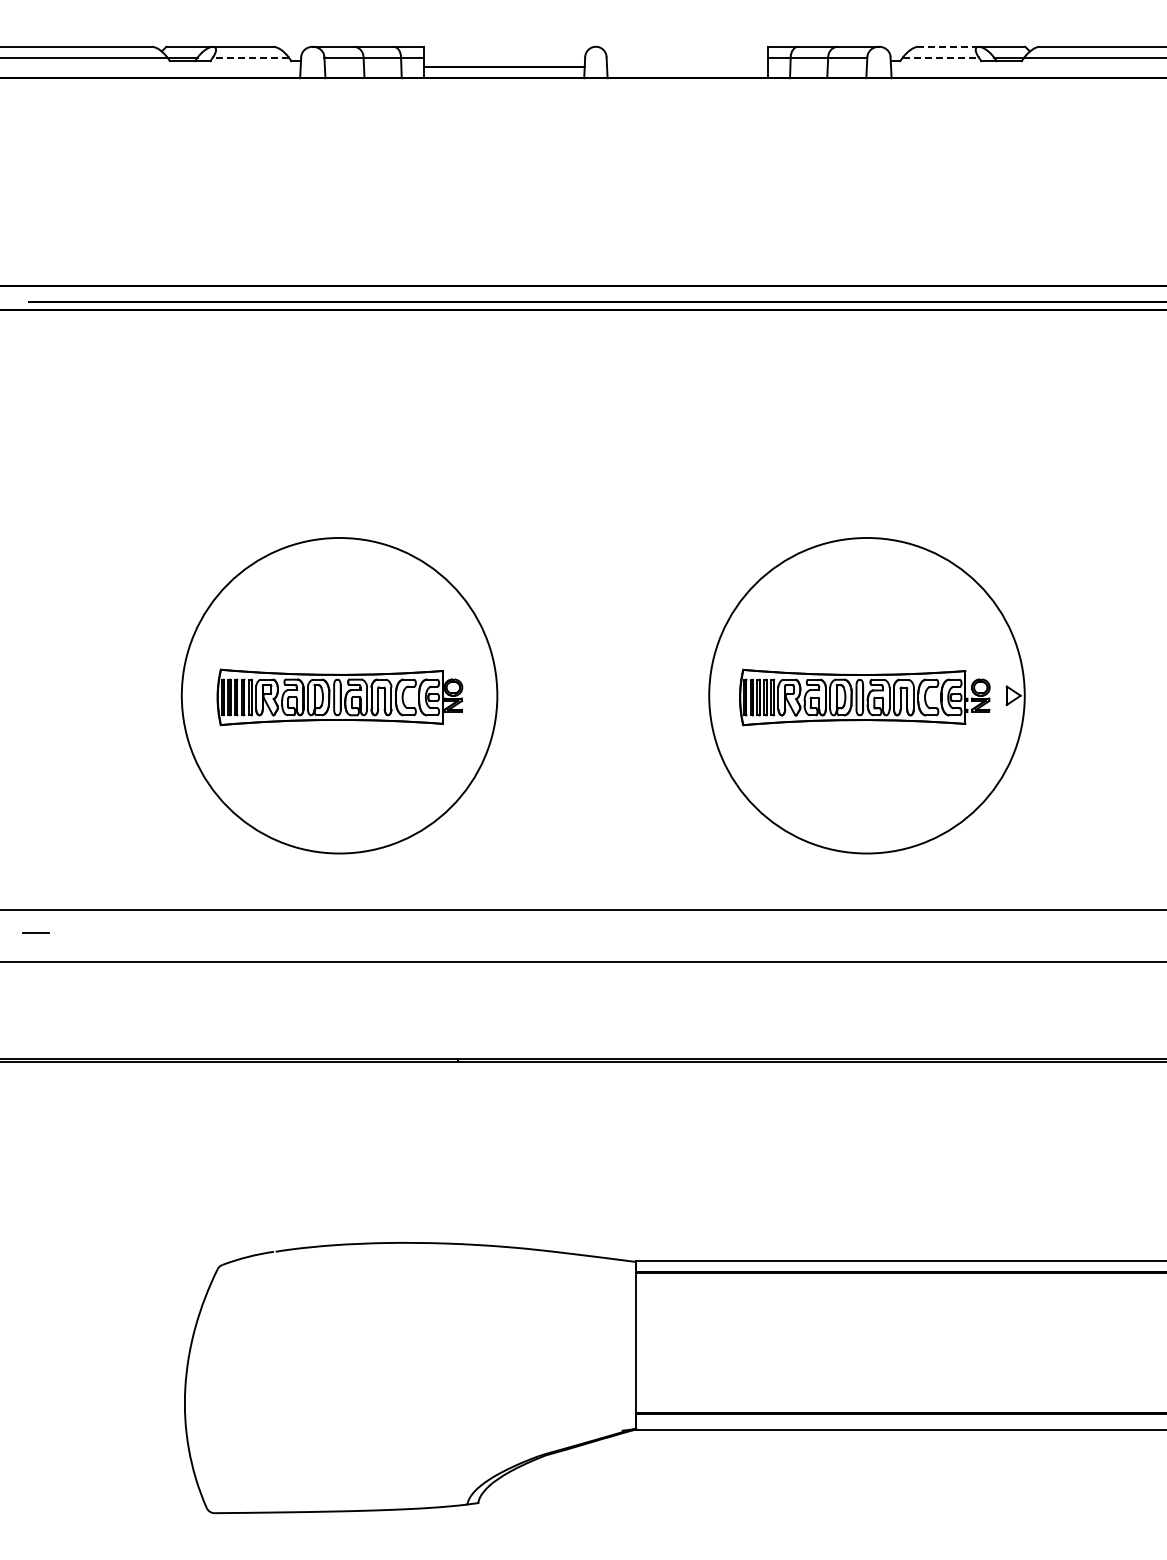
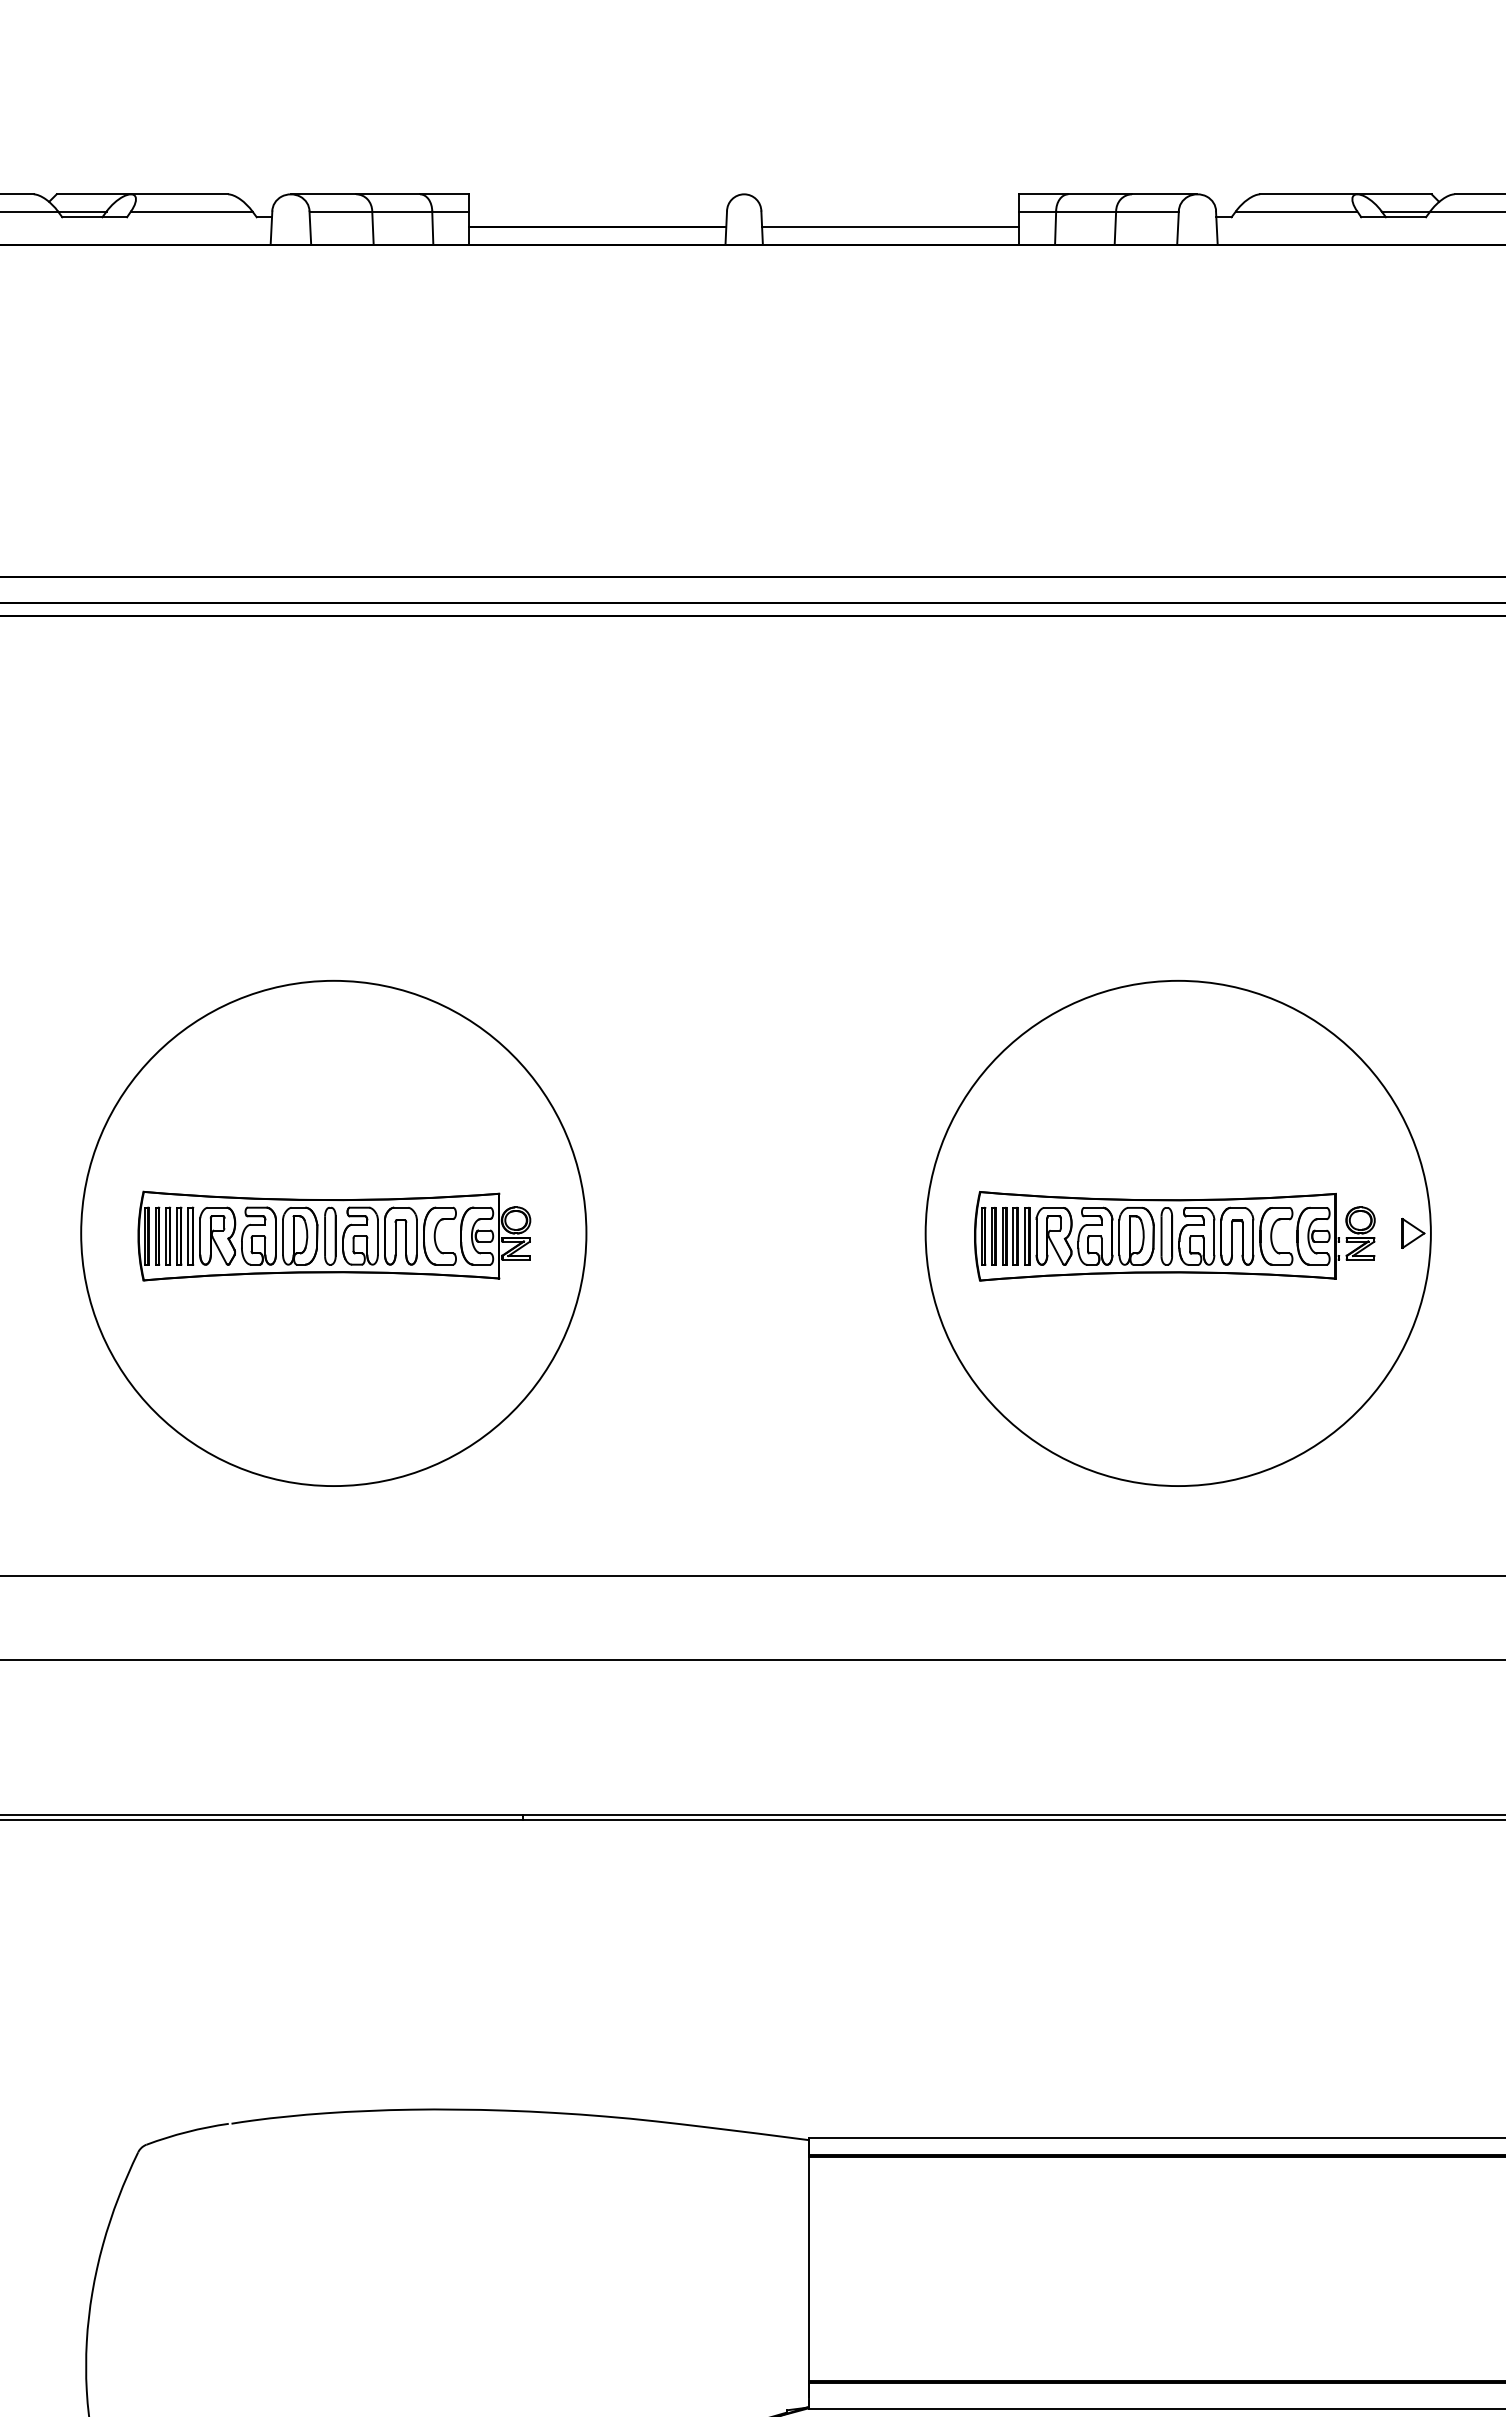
line: (948, 46) -> (1308, 193), dashed -> solid
line: (250, 57) -> (191, 211), dashed -> solid
line: (940, 57) -> (1295, 211), dashed -> solid
line: (687, 67) -> (890, 227), added

